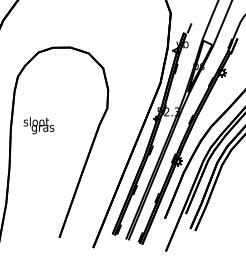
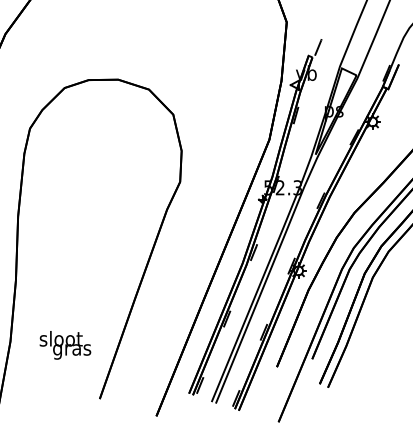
text: (38, 125) -> (64, 345), moved

